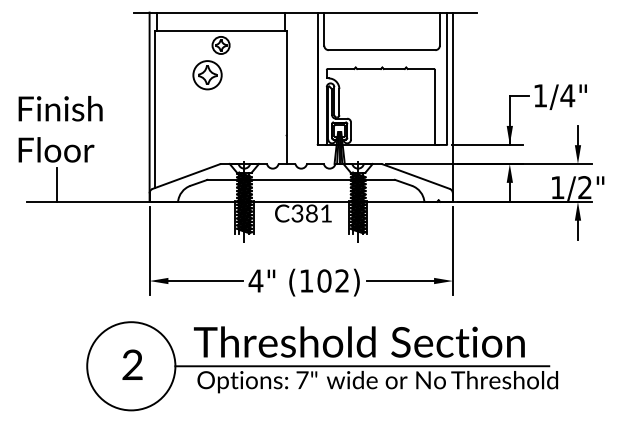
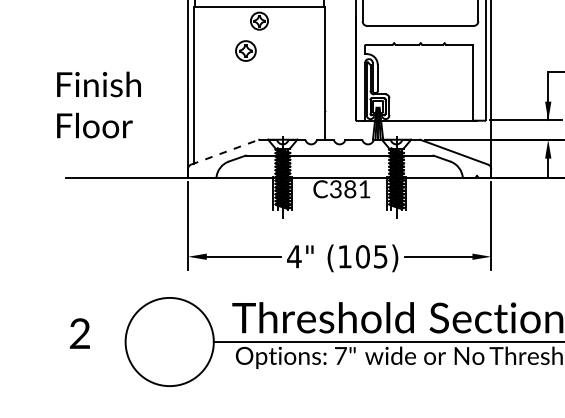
part: (207, 75) -> (245, 51), size x0.7
line: (186, 176) -> (224, 152), solid -> dashed
line: (56, 184) -> (94, 160), removed
text: (341, 280) -> (379, 256), (102) -> (105)
text: (132, 364) -> (79, 333), moved

